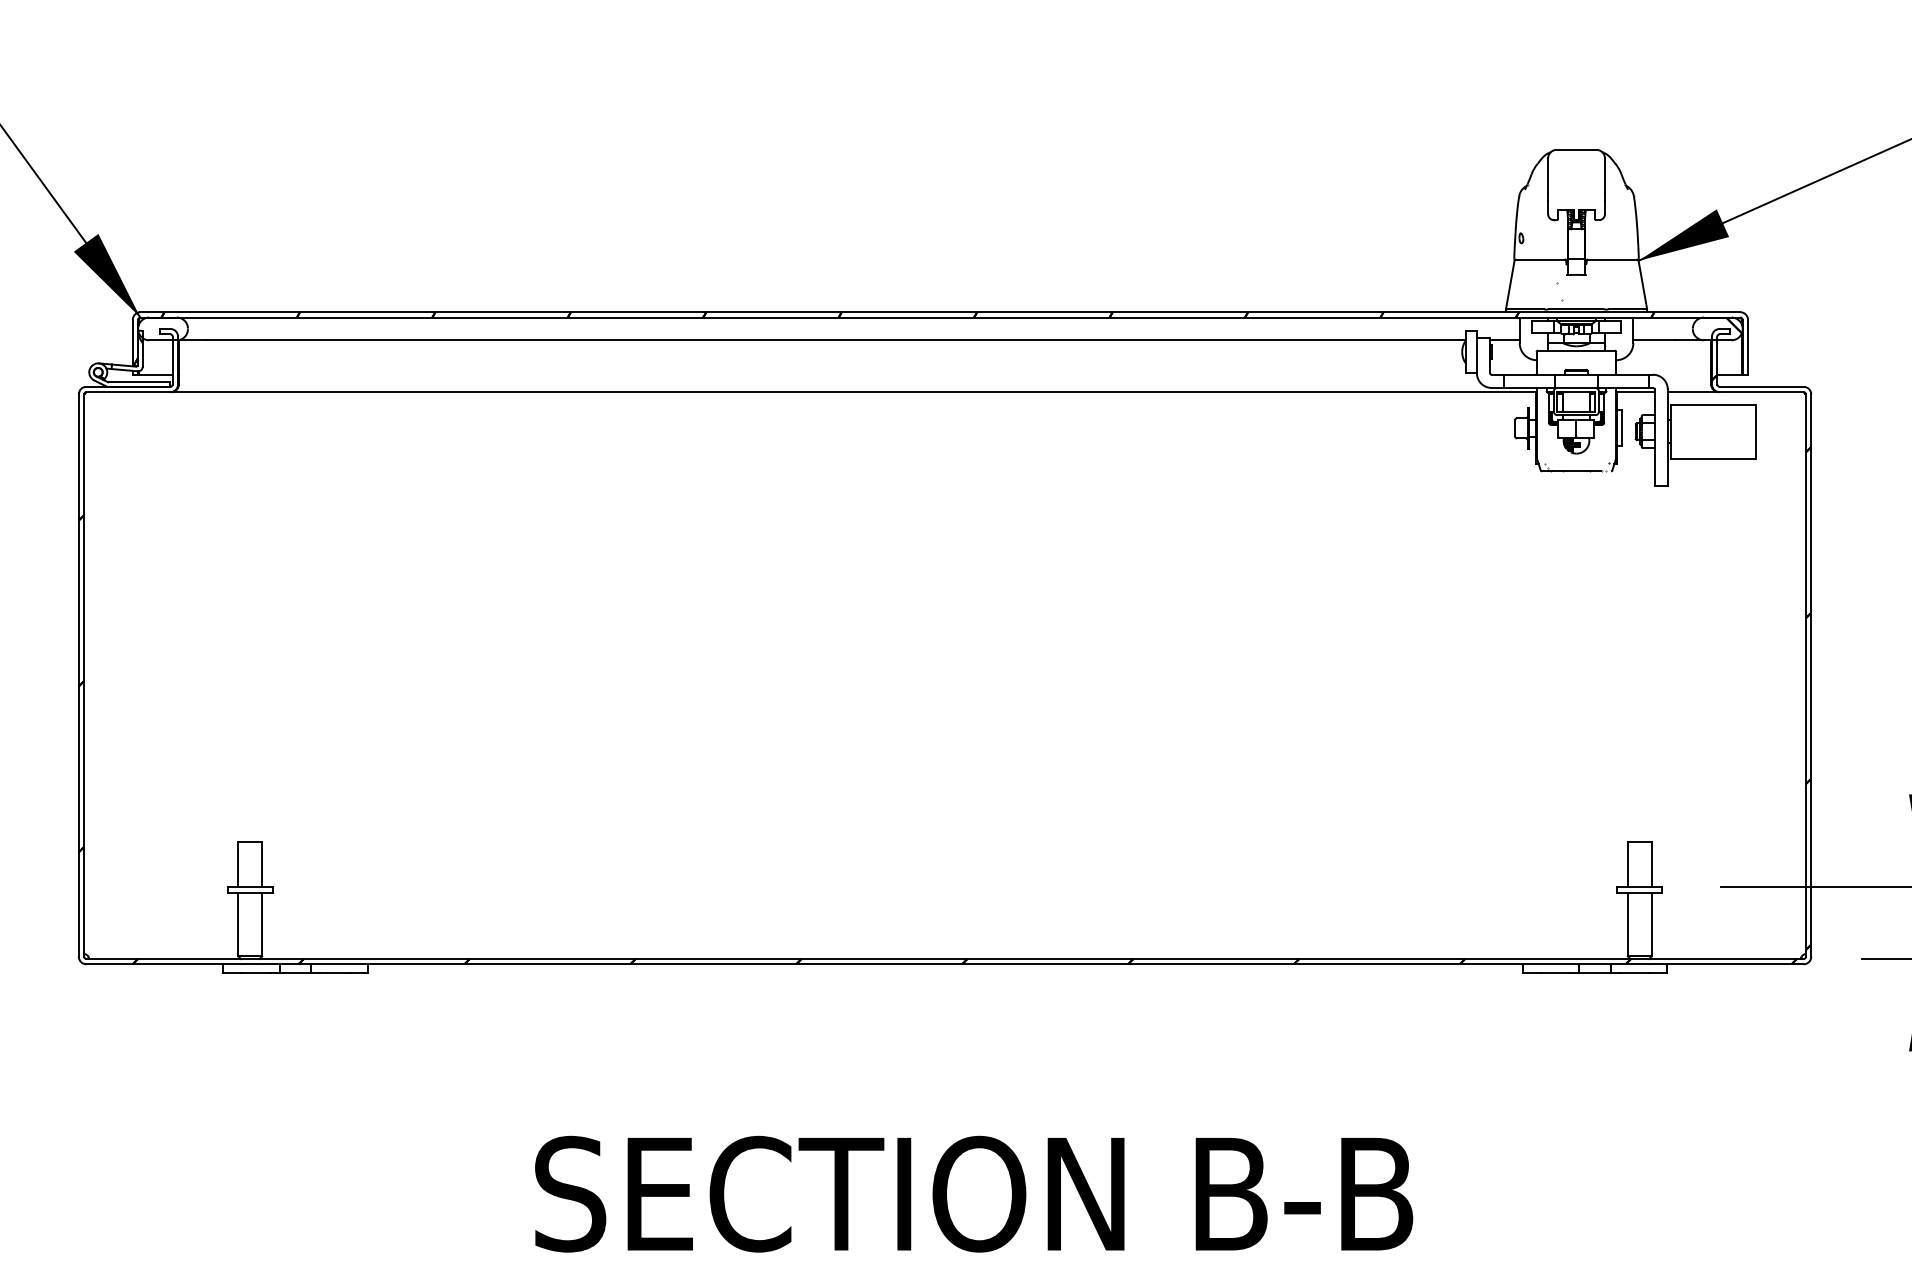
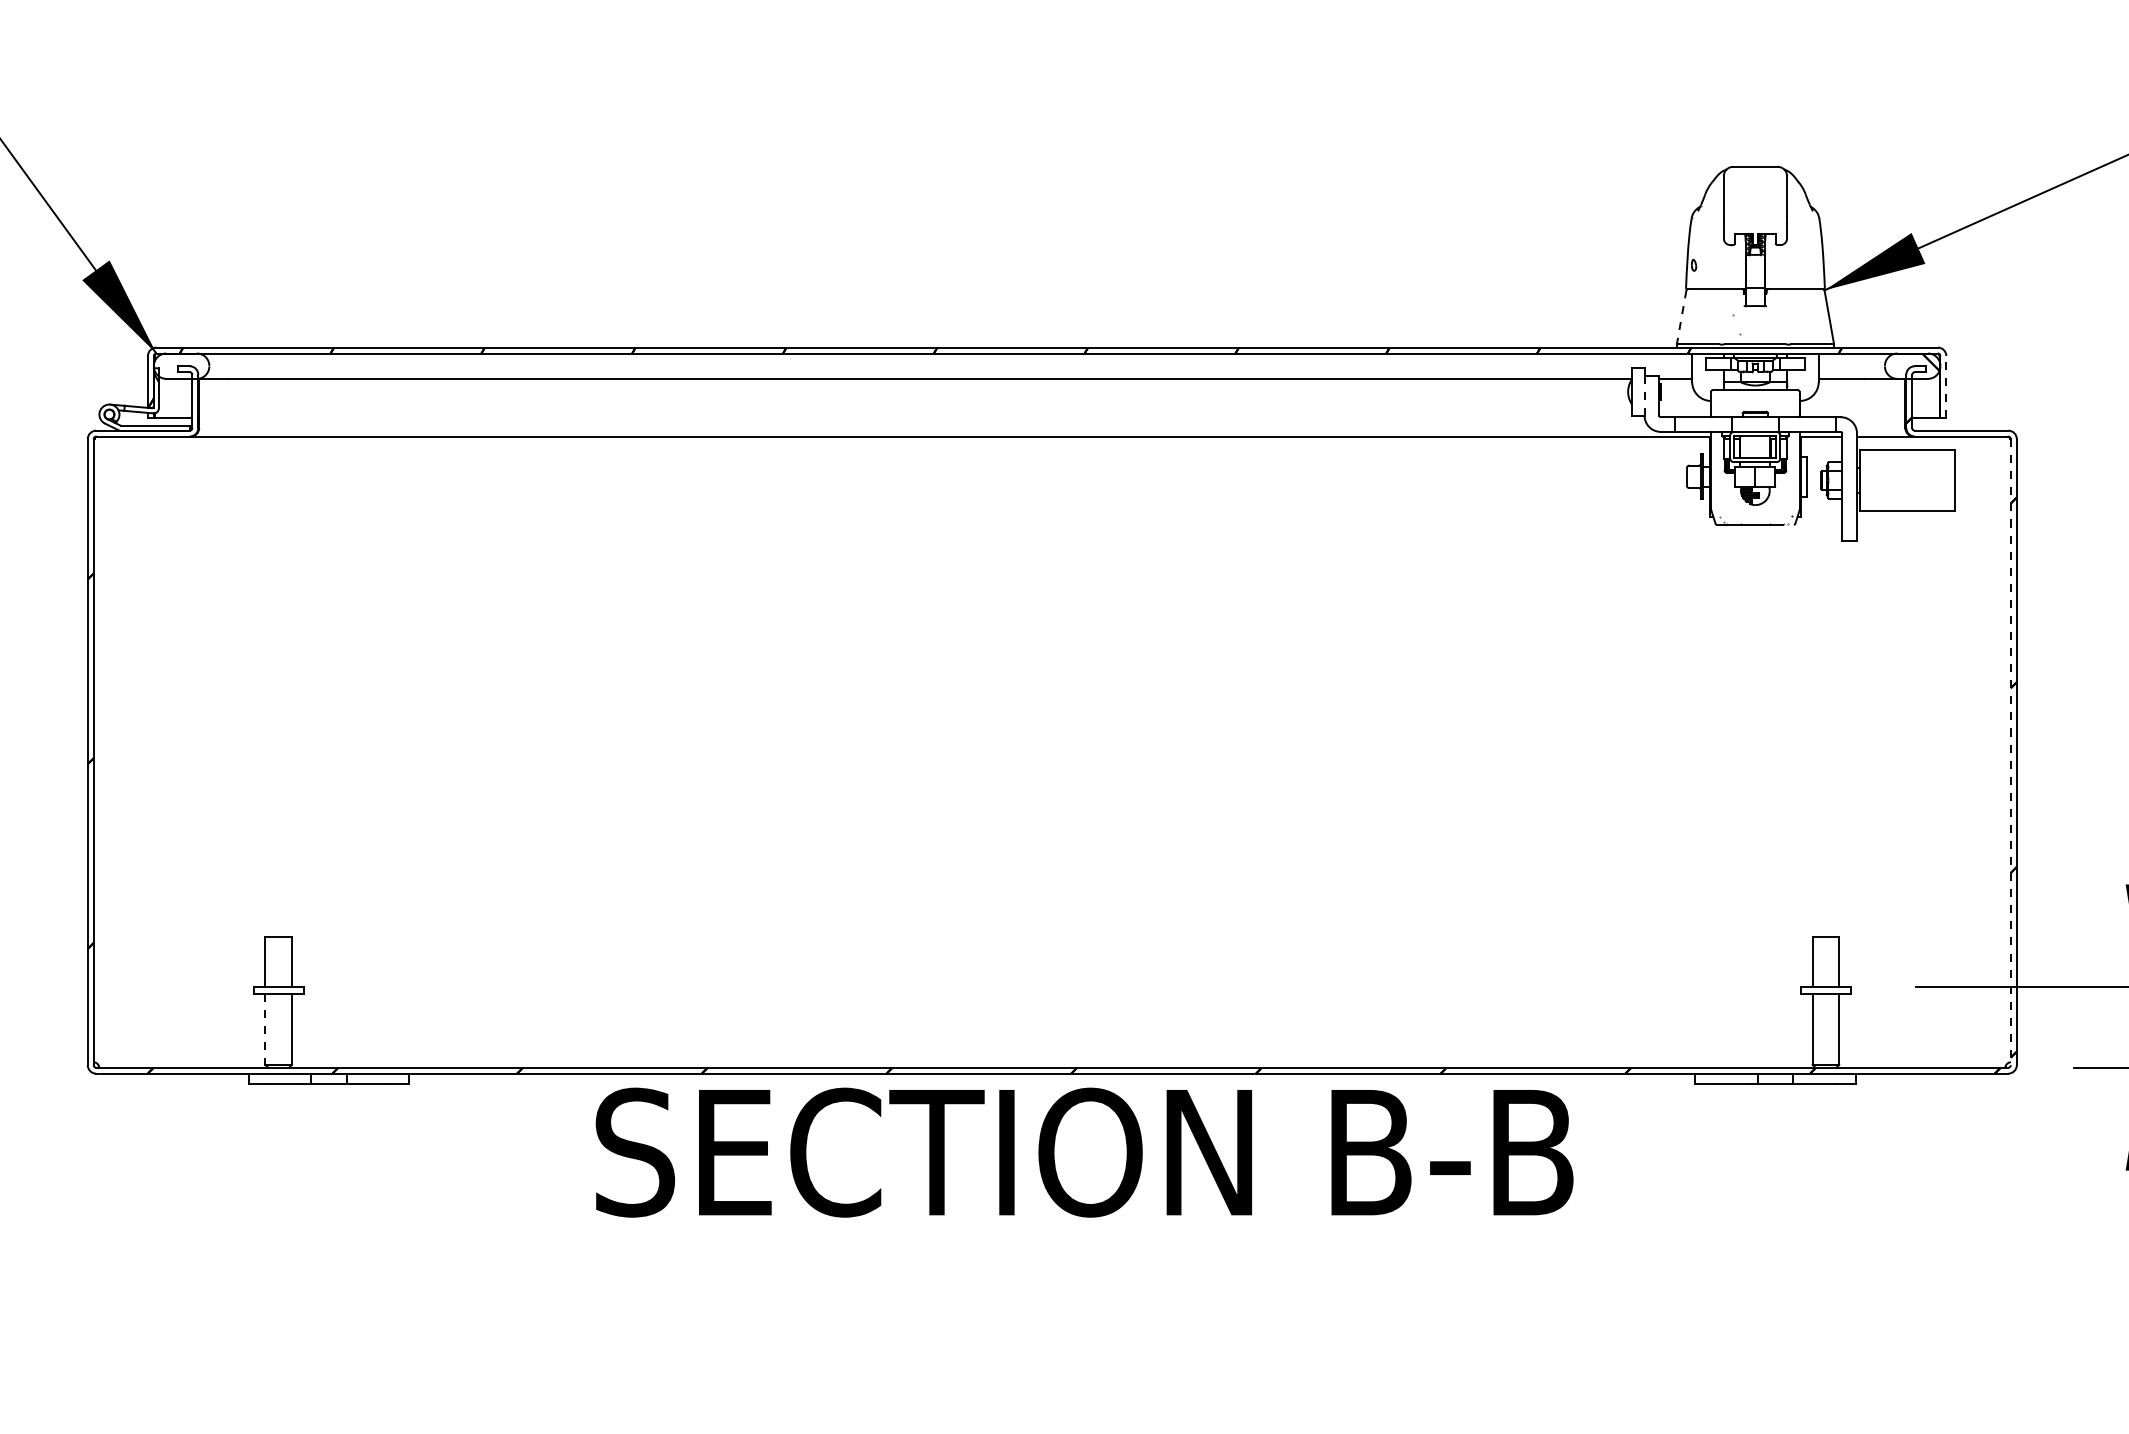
line: (1510, 285) -> (1681, 317), solid -> dashed
line: (1748, 347) -> (1946, 386), solid -> dashed
line: (1476, 355) -> (1644, 395), solid -> dashed
line: (1805, 675) -> (2010, 752), solid -> dashed
line: (238, 925) -> (265, 1030), solid -> dashed
text: (973, 1194) -> (1084, 1152), moved

